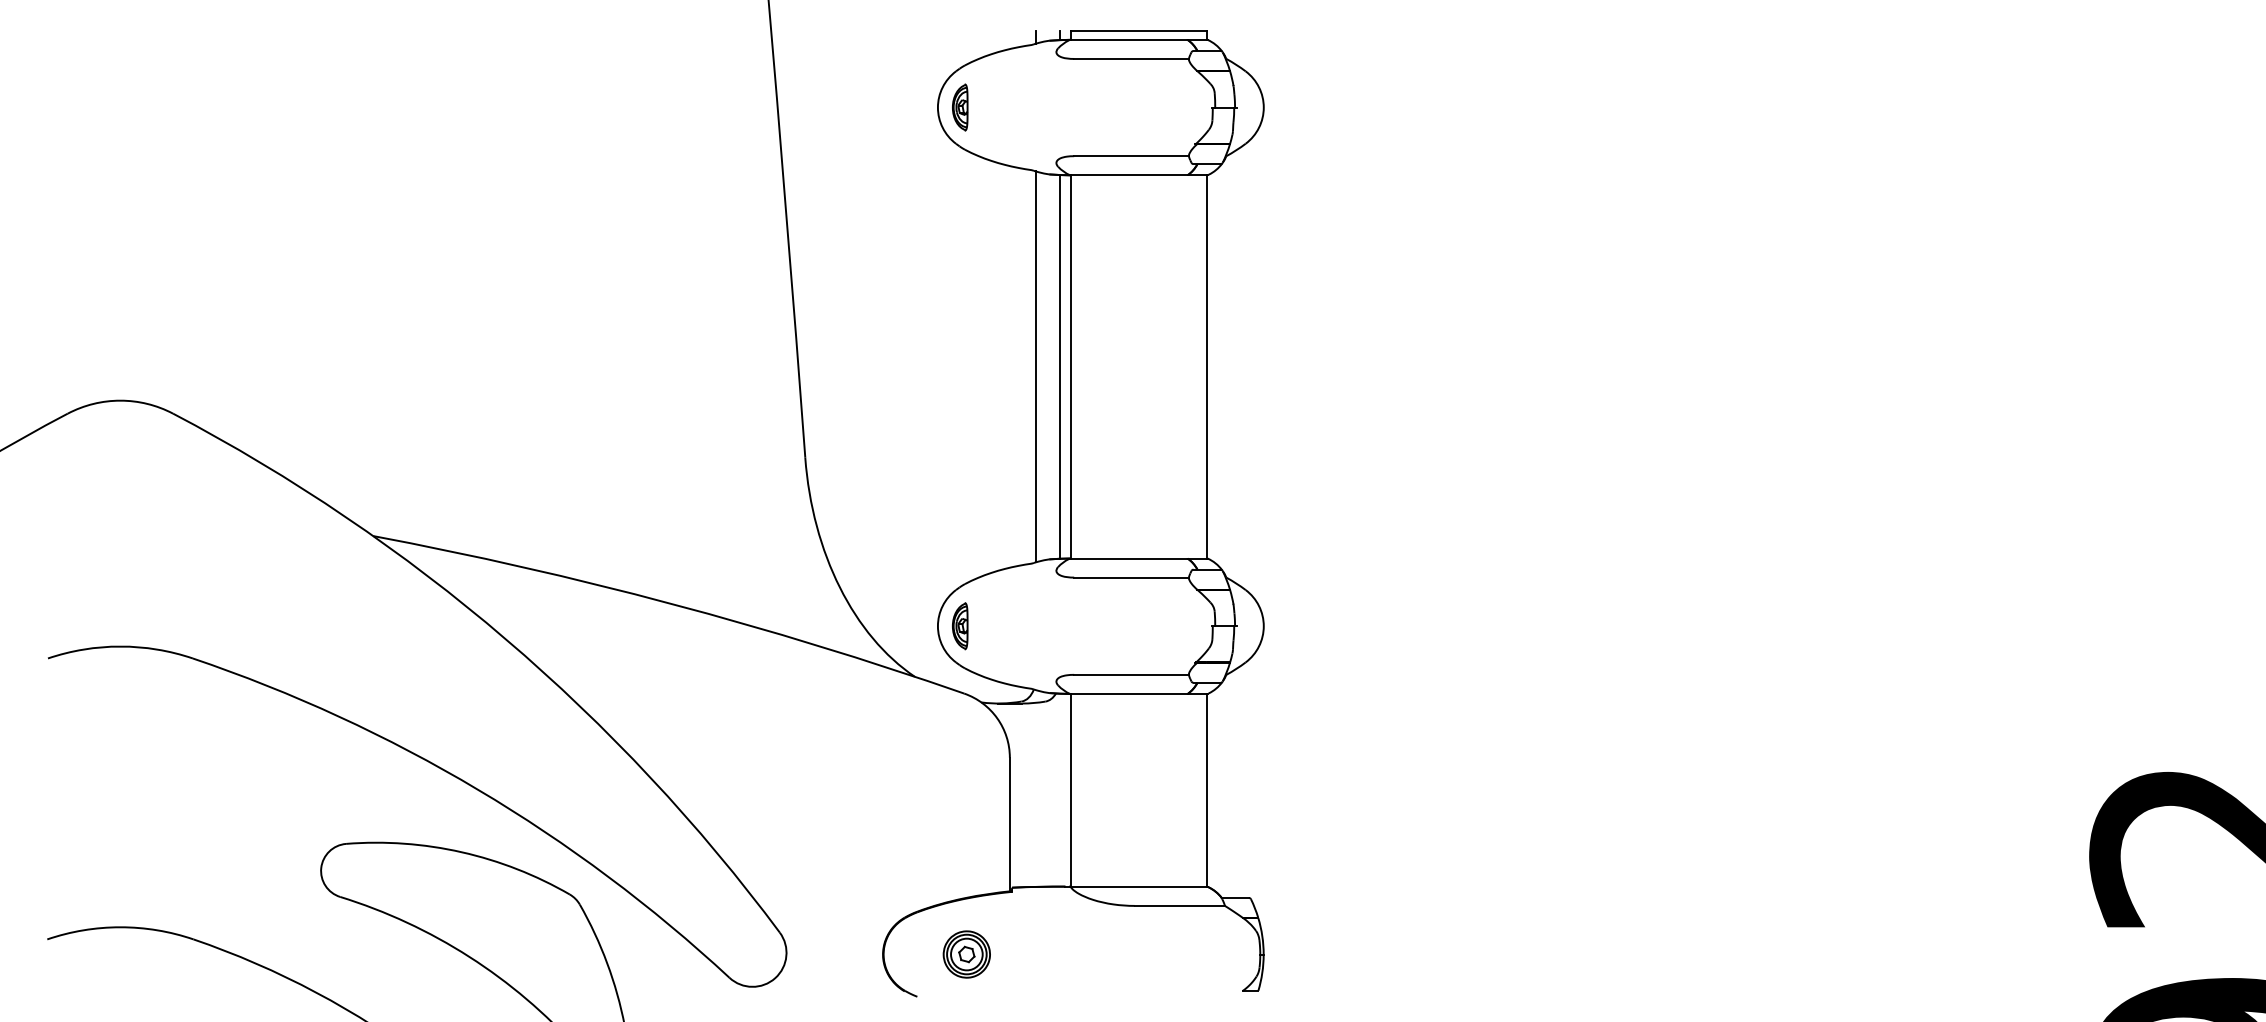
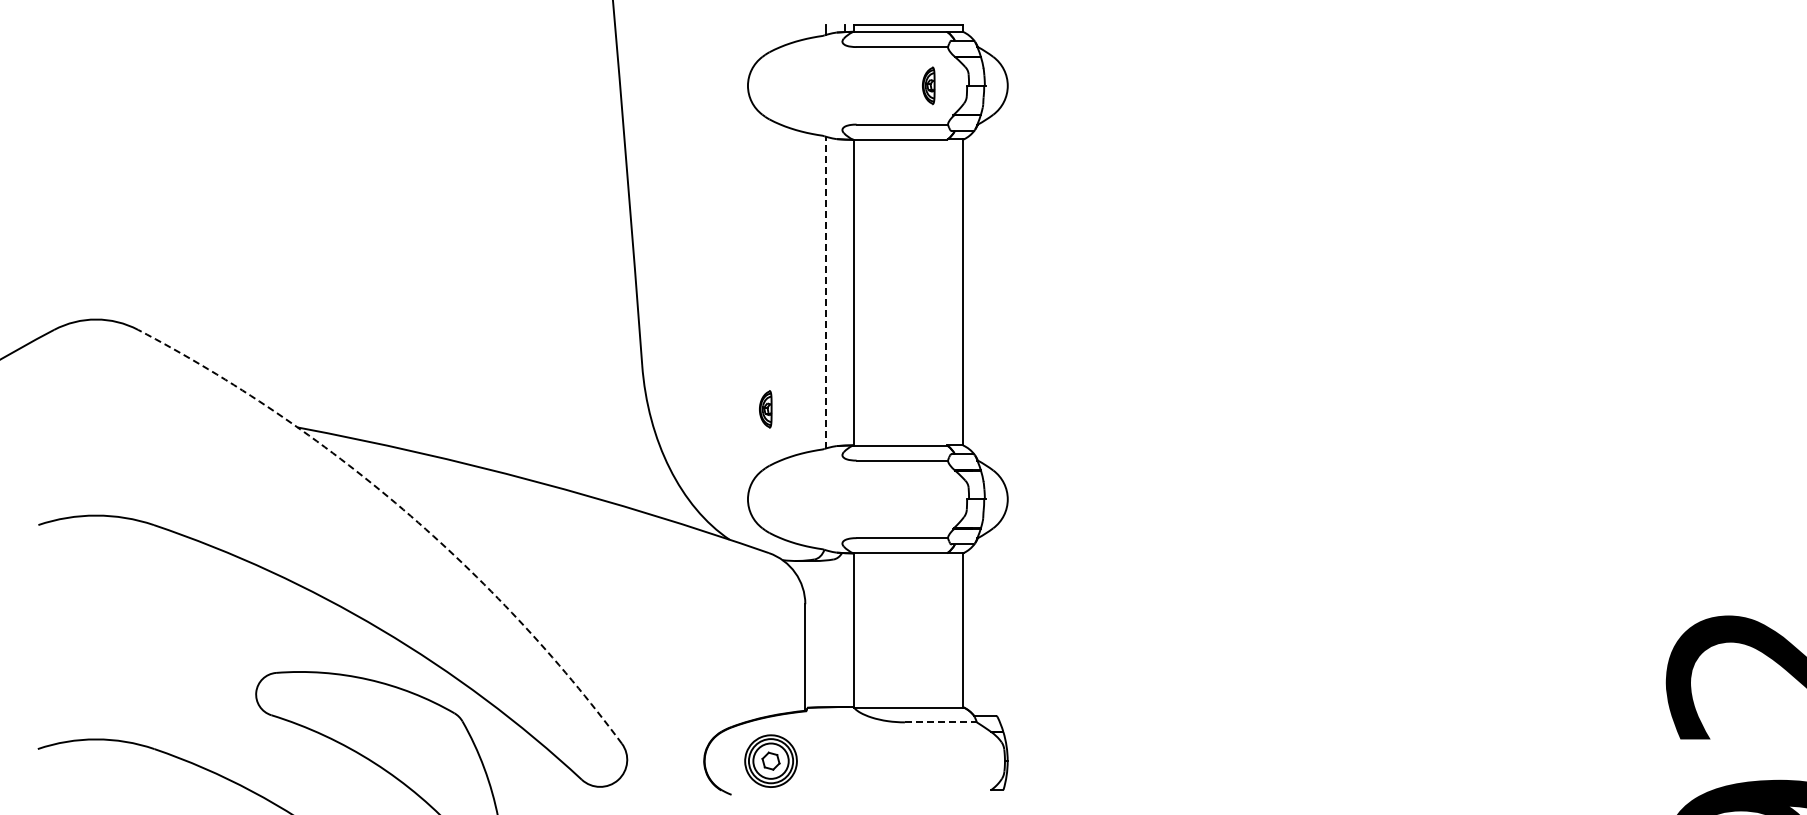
part: (959, 107) -> (928, 85), moved
line: (1035, 366) -> (825, 292), solid -> dashed
line: (1060, 366) -> (845, 292), removed
part: (959, 626) -> (765, 409), moved
arc: (505, 638) -> (403, 509), solid -> dashed
line: (1179, 906) -> (940, 722), solid -> dashed
part: (966, 953) -> (770, 760), size x1.4

